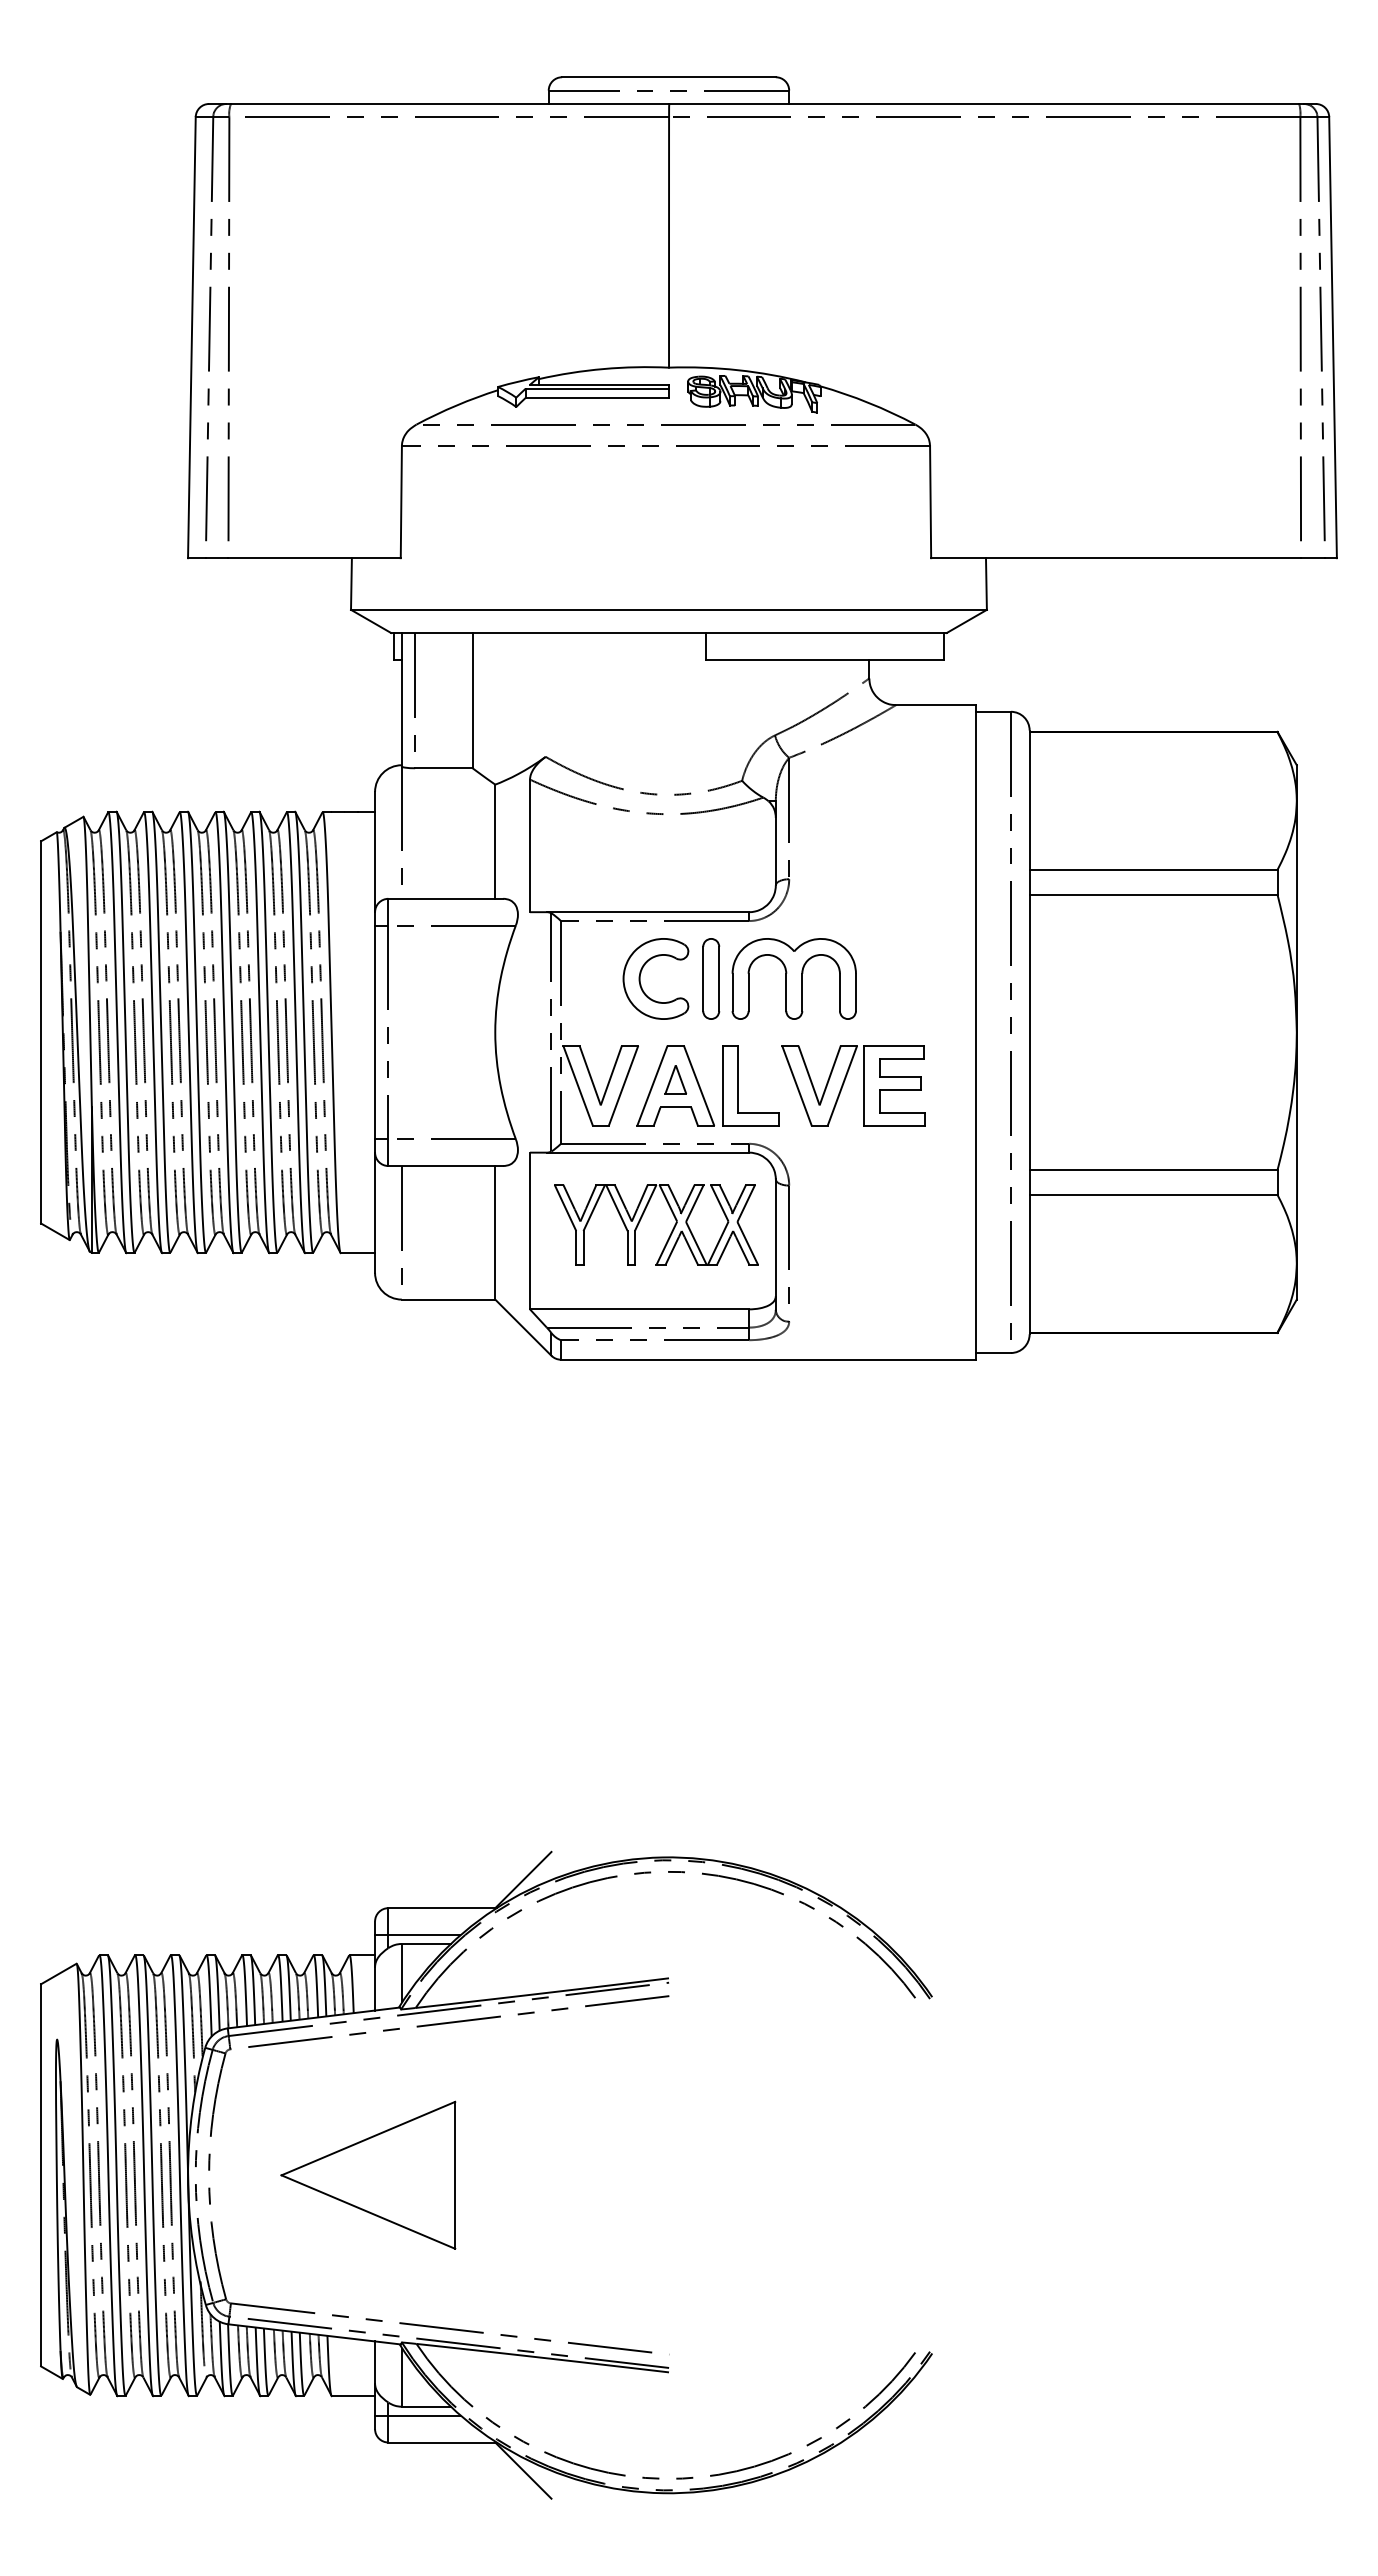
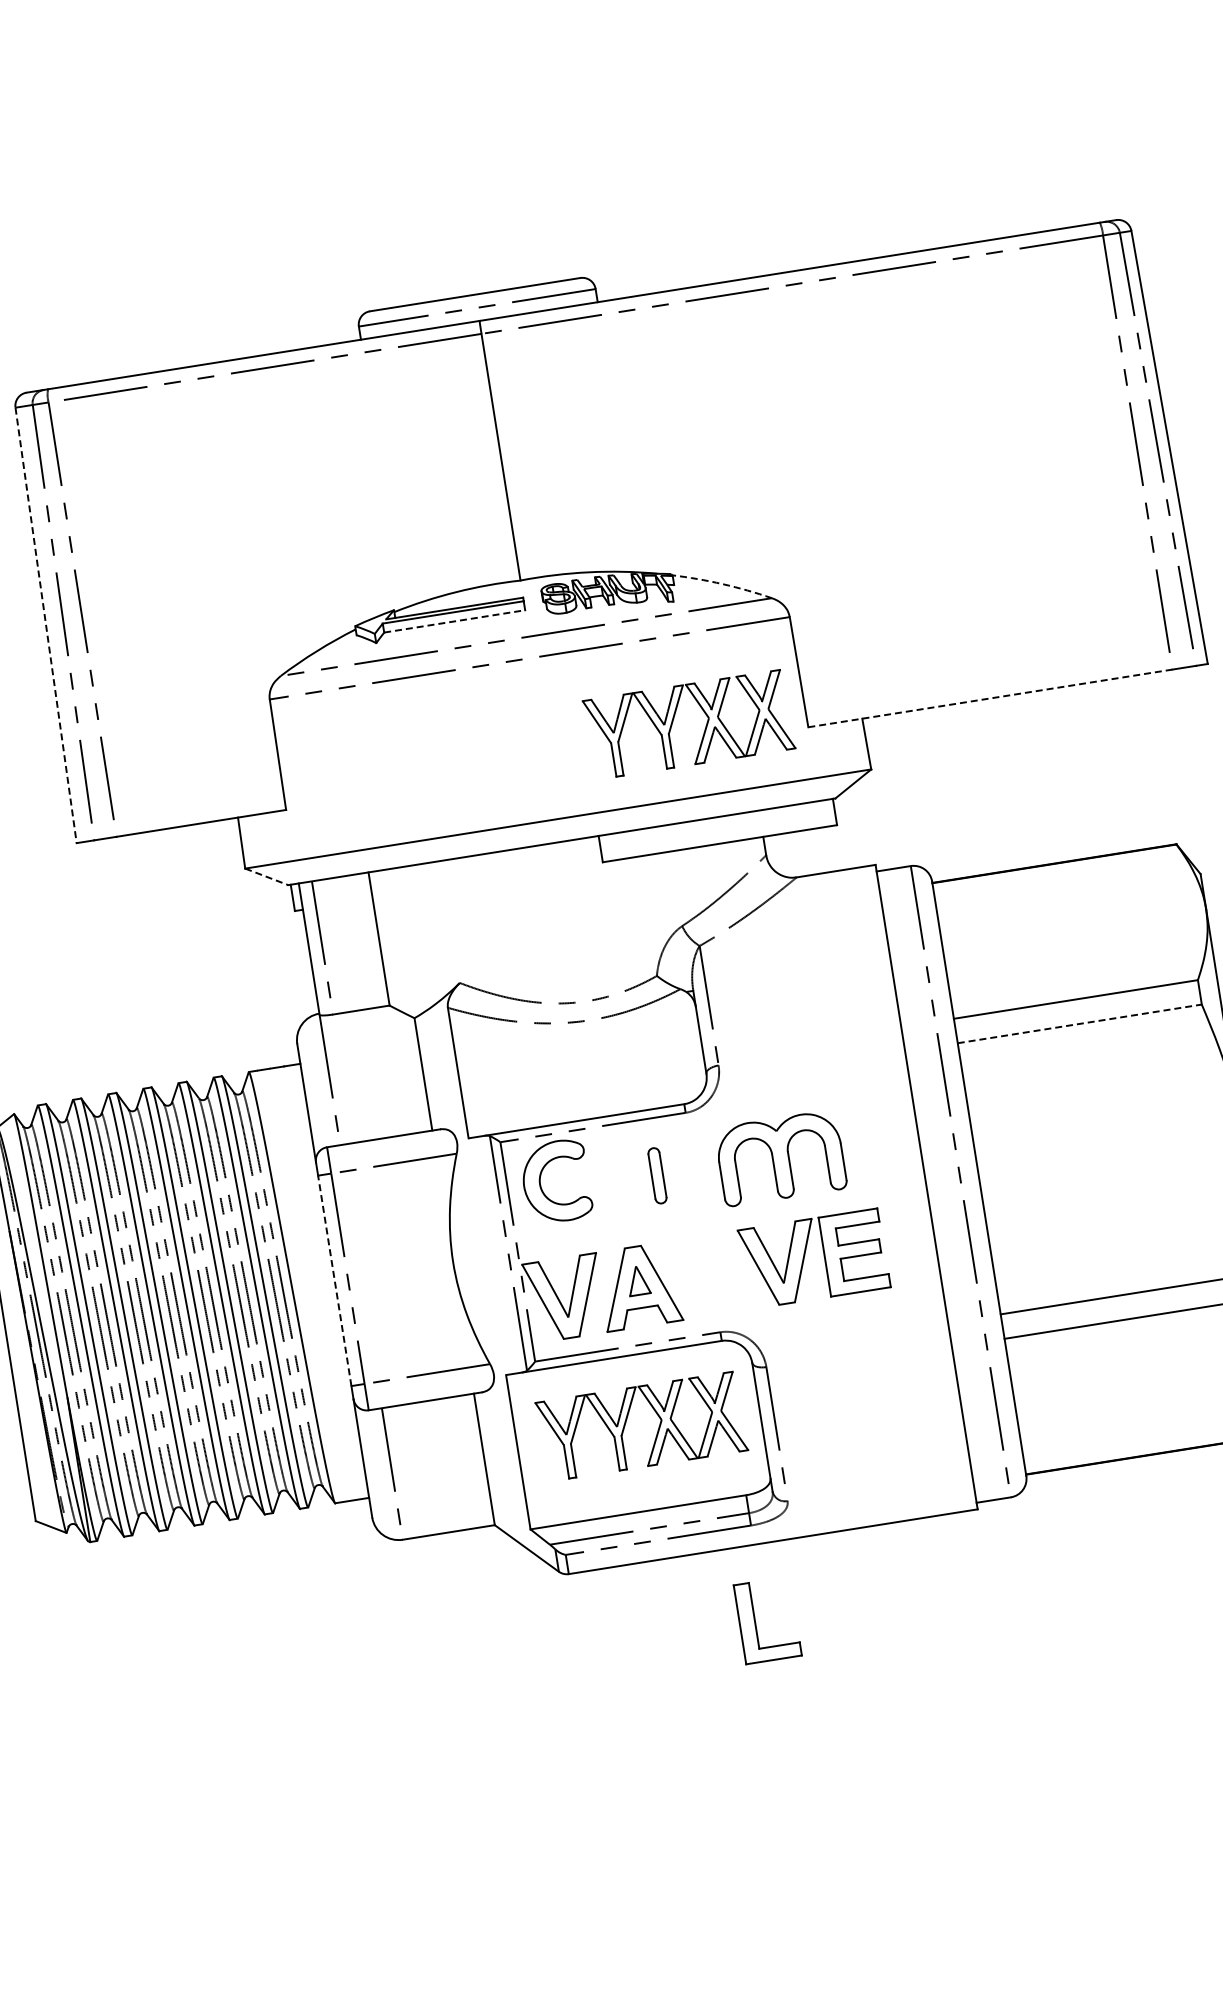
line: (191, 337) -> (45, 625), solid -> dashed
line: (597, 397) -> (454, 621), solid -> dashed
arc: (868, 402) -> (722, 583), solid -> dashed
part: (799, 529) -> (674, 719), added
line: (1116, 558) -> (990, 698), solid -> dashed
line: (371, 621) -> (267, 876), solid -> dashed
line: (1153, 894) -> (1079, 1023), solid -> dashed
part: (641, 973) -> (541, 1178), moved
part: (711, 978) -> (657, 1175), size x0.7
part: (793, 978) -> (779, 1157), moved
line: (375, 1032) -> (335, 1280), solid -> dashed
part: (738, 1085) -> (755, 1622), moved

